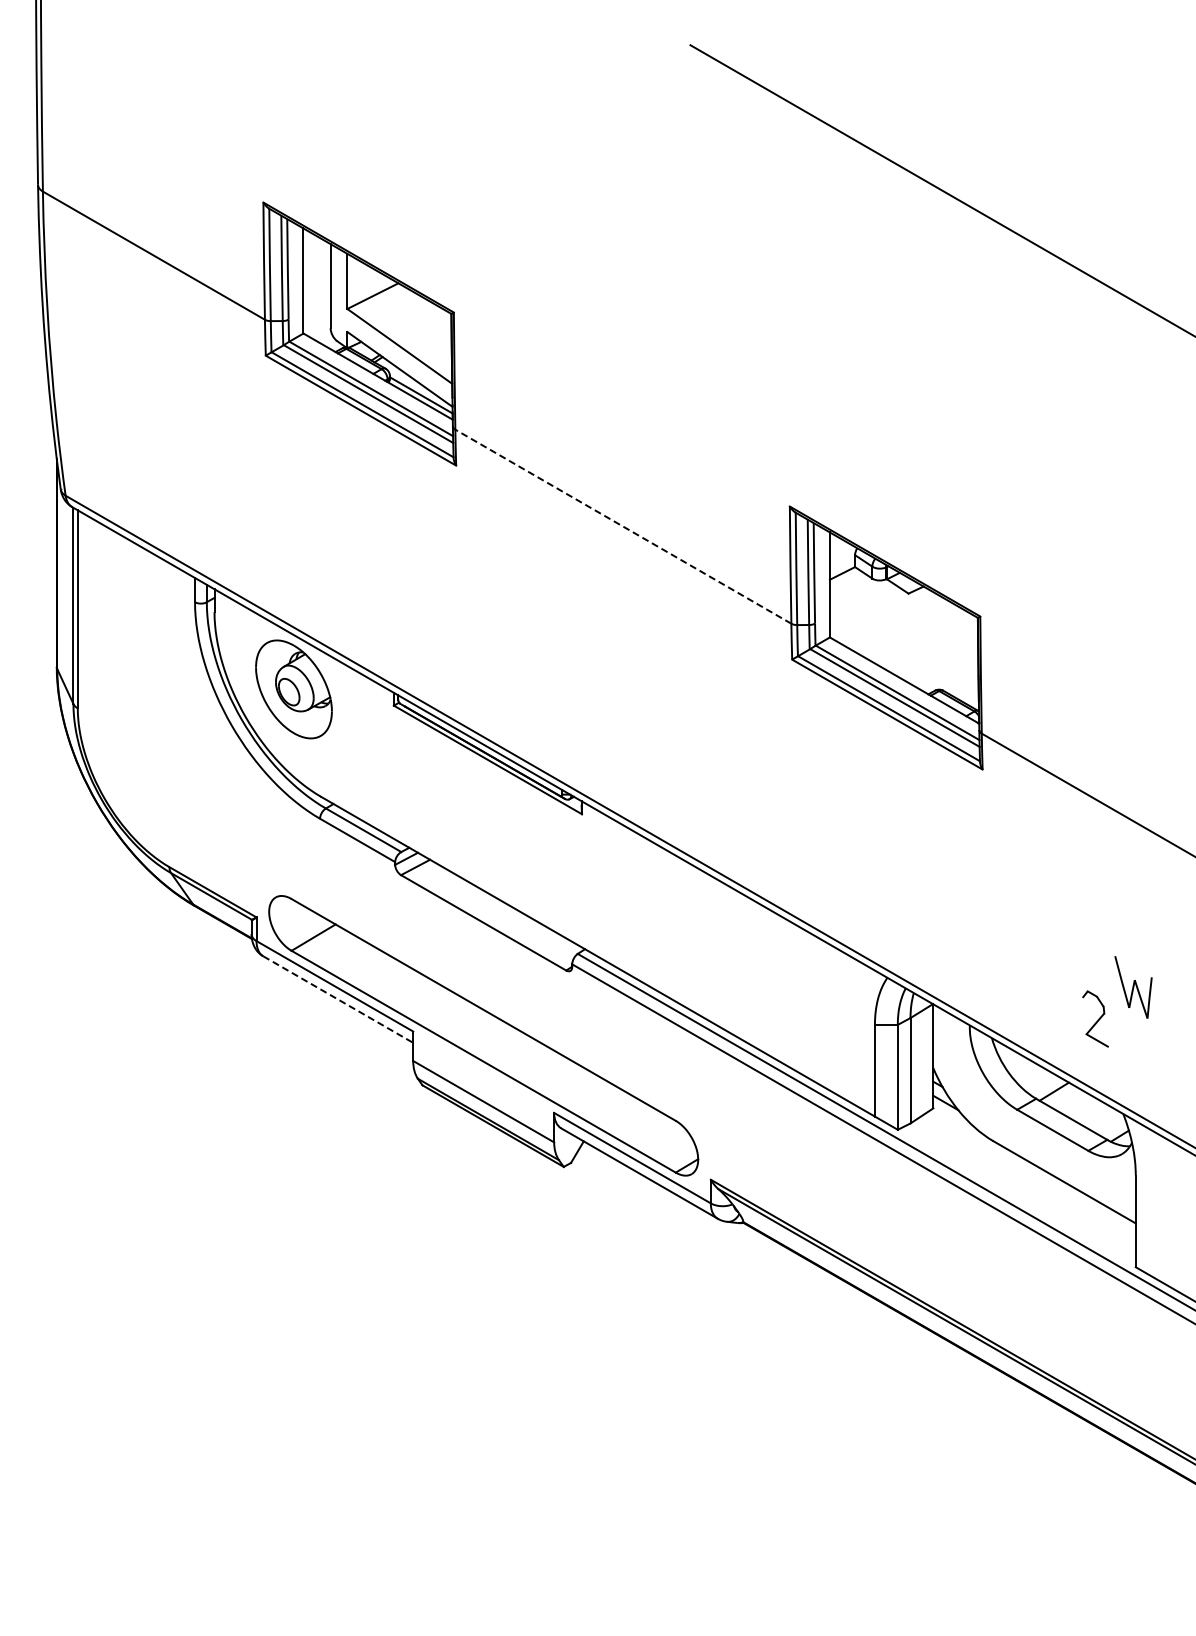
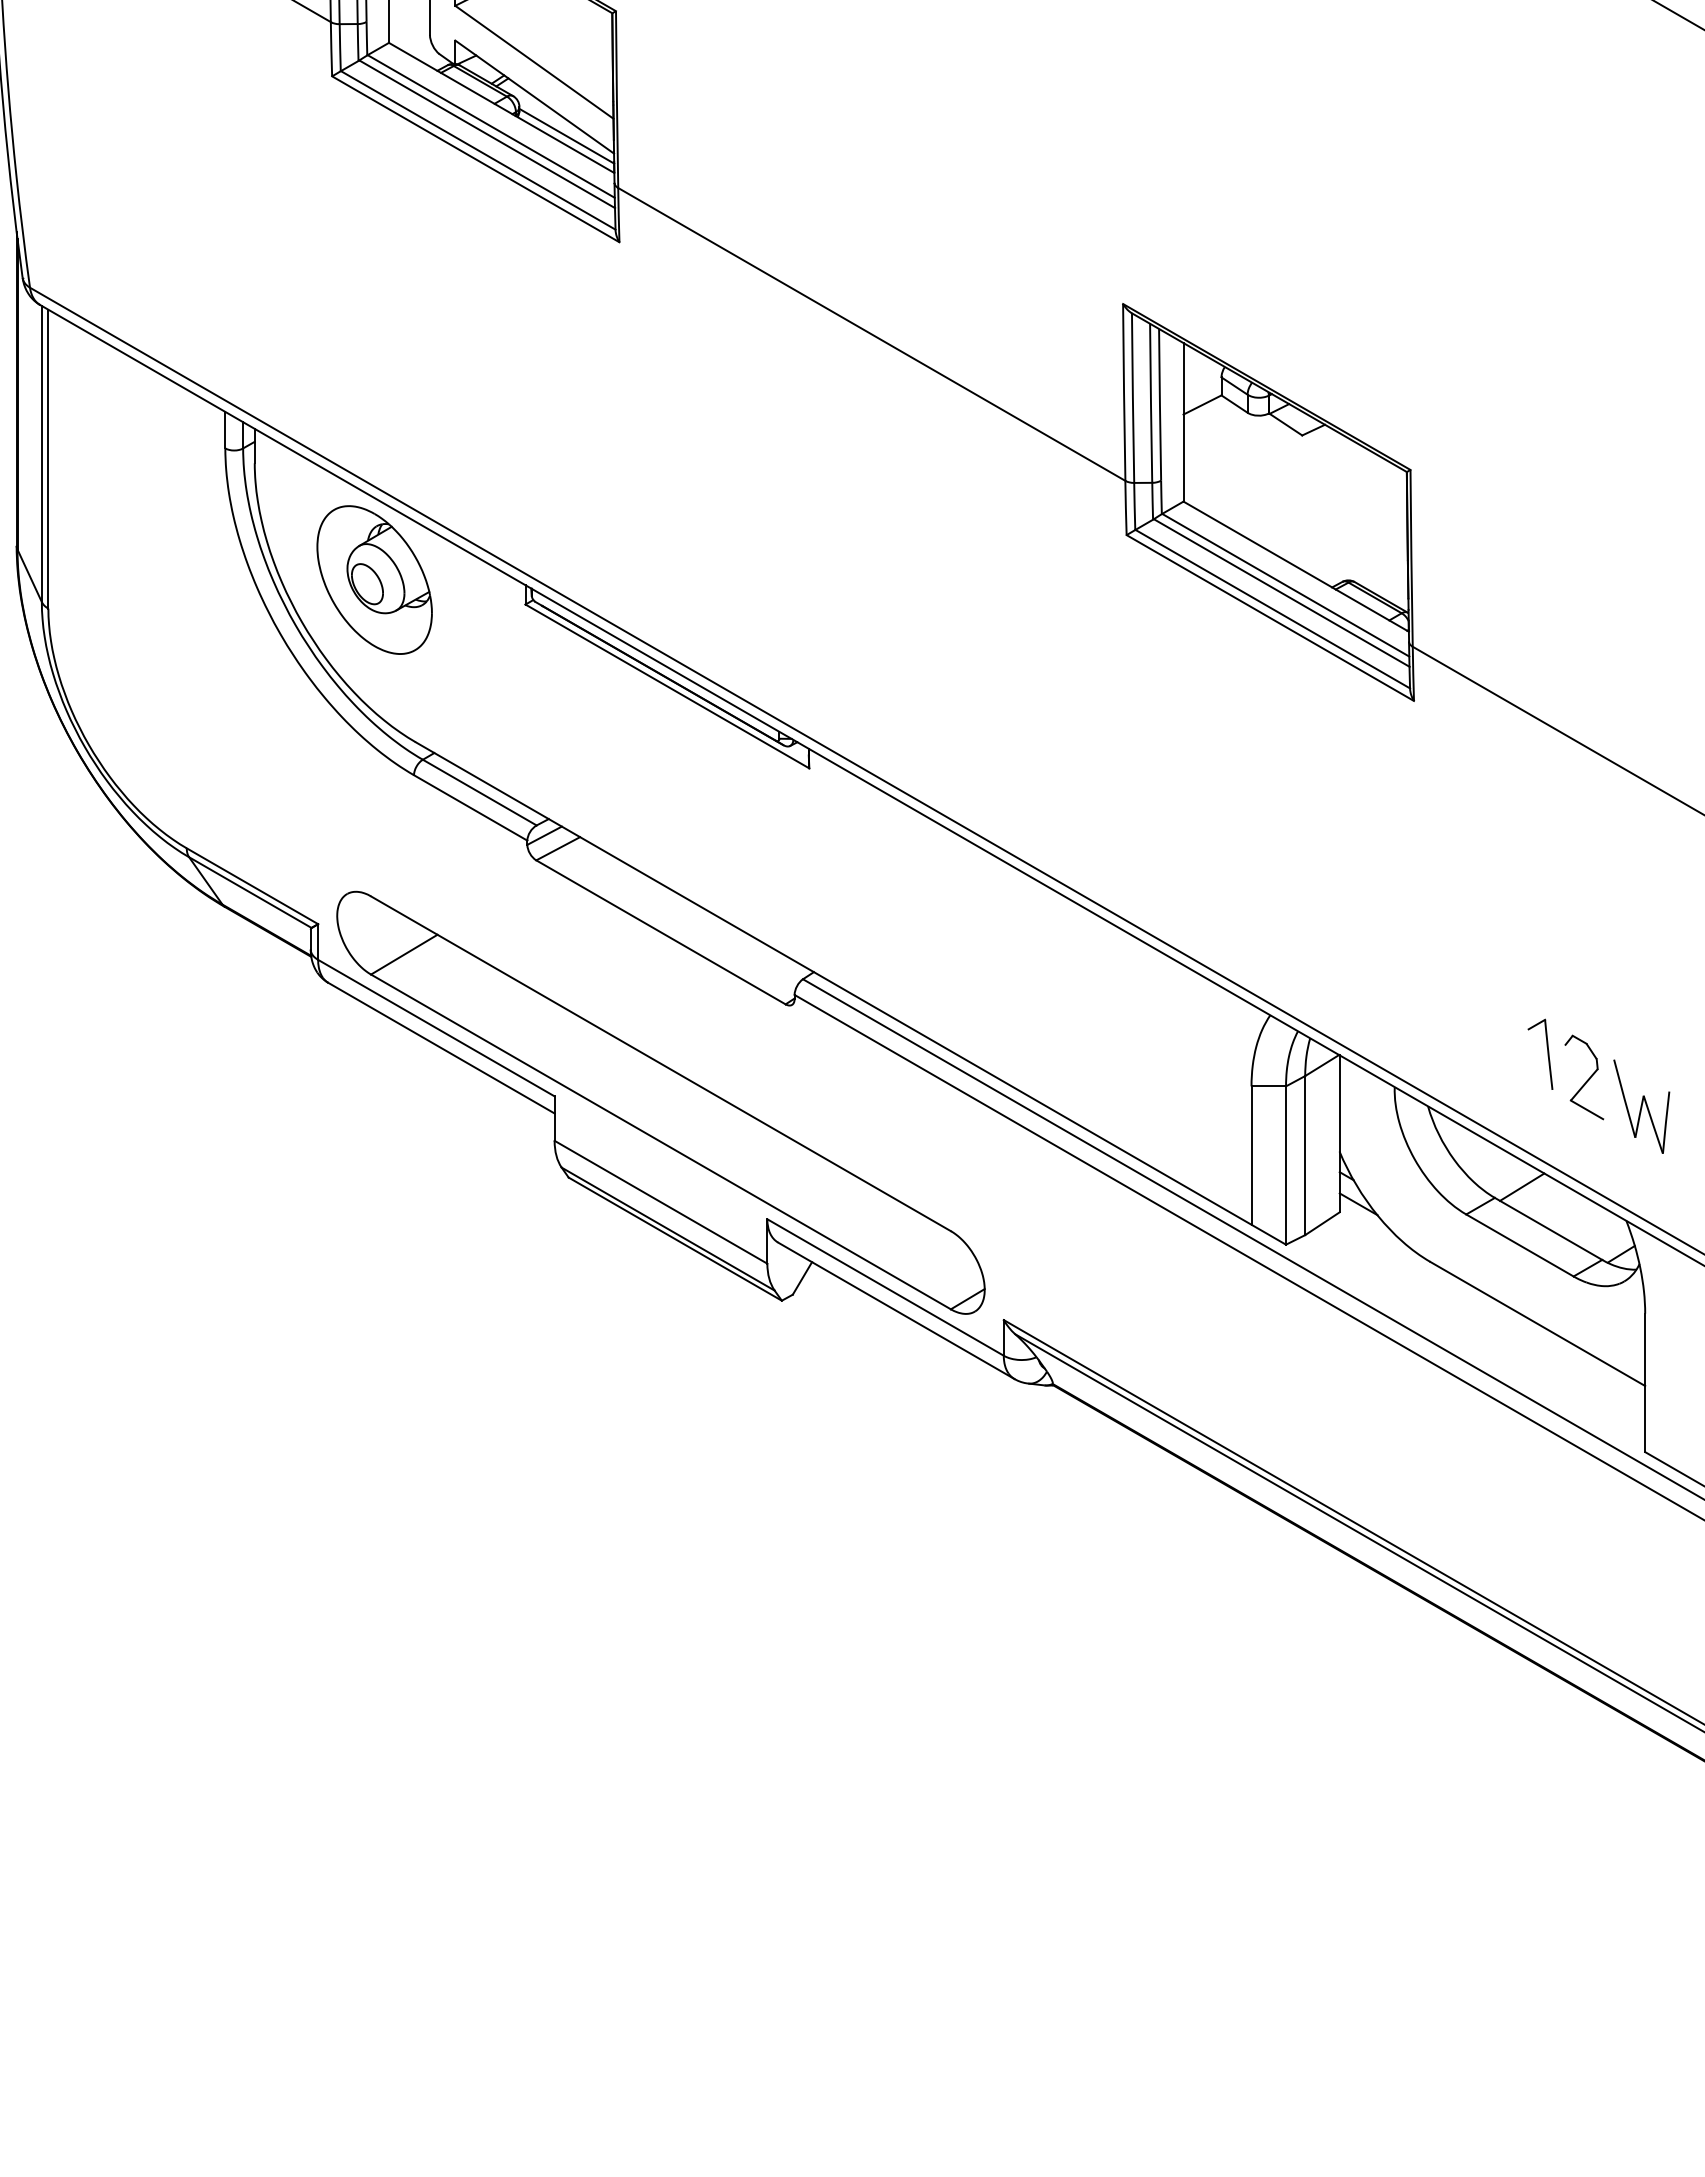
line: (622, 526) -> (870, 334), dashed -> solid
part: (1133, 987) -> (1641, 1106), moved
line: (338, 999) -> (441, 1048), dashed -> solid
part: (1066, 1003) -> (1540, 1054), added

